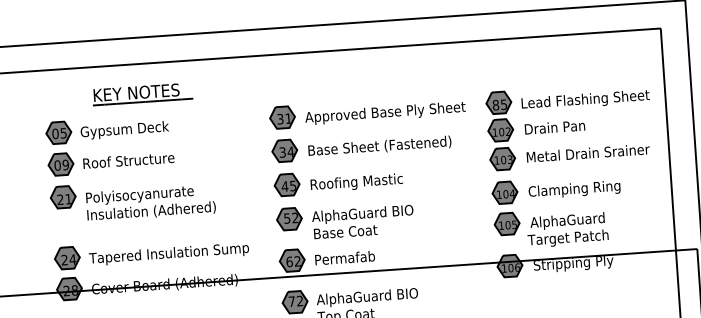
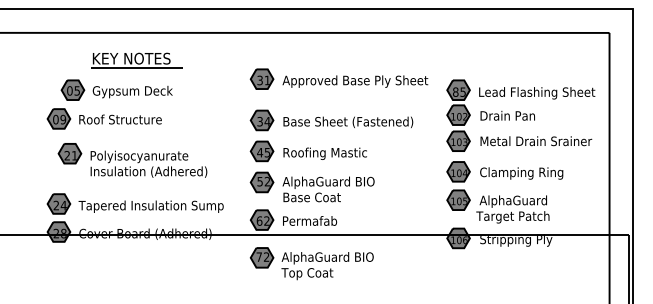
part: (366, 111) -> (338, 78), moved
part: (106, 128) -> (116, 89), moved
part: (132, 200) -> (132, 160), moved

